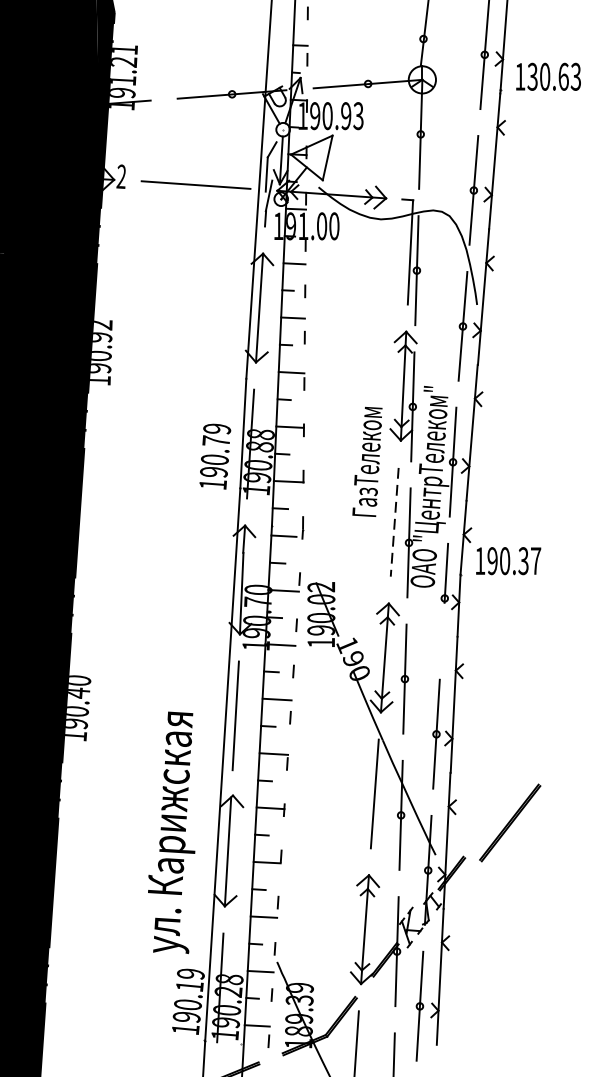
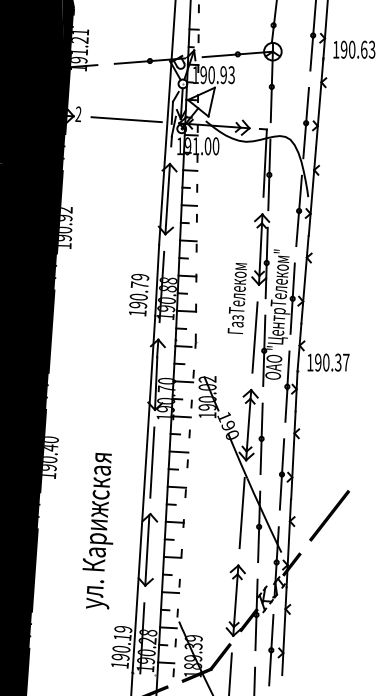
text: (531, 76) -> (343, 49), 130.63 -> 190.63
line: (393, 523) -> (254, 338), dashed -> solid
line: (443, 627) -> (286, 405), added
line: (510, 822) -> (329, 515), moved
text: (171, 831) -> (97, 530), moved

